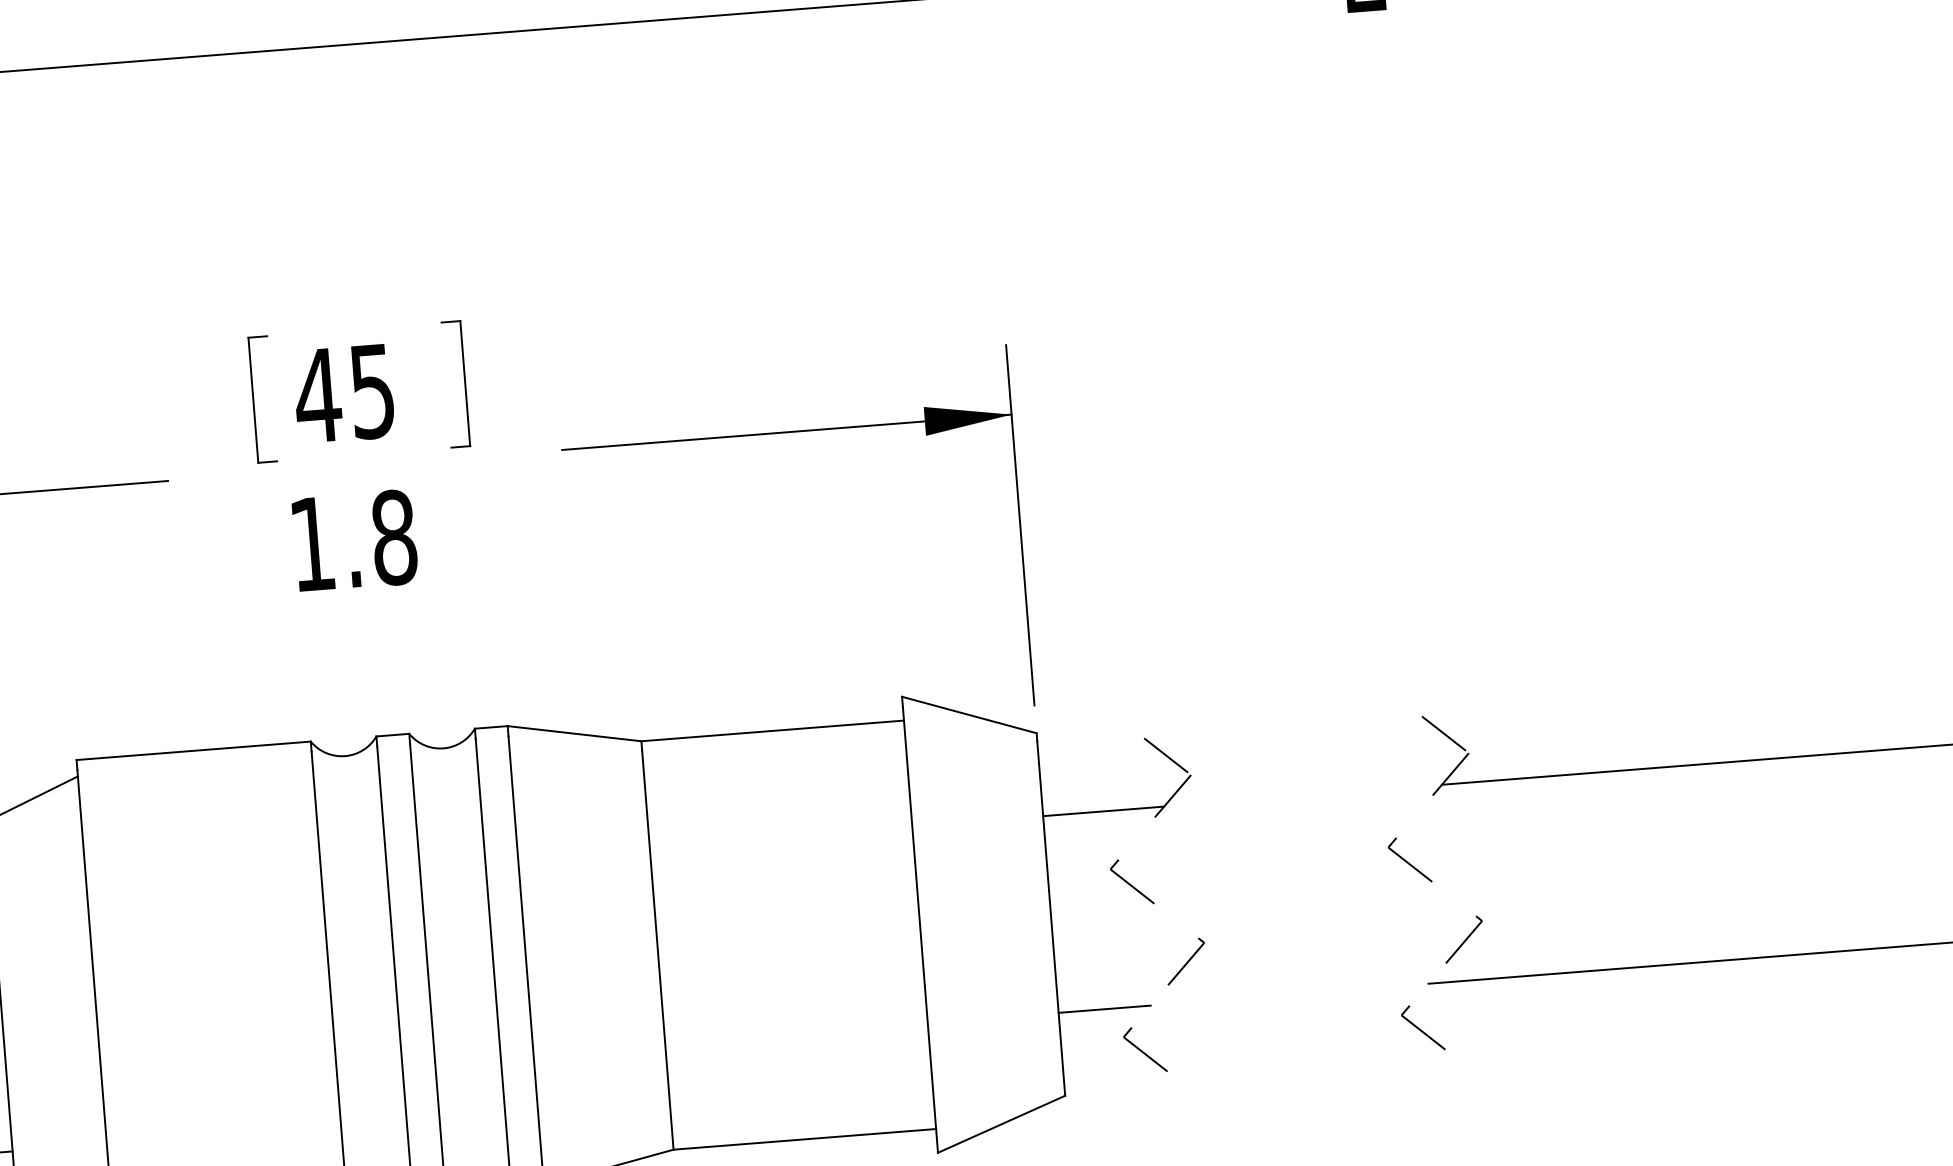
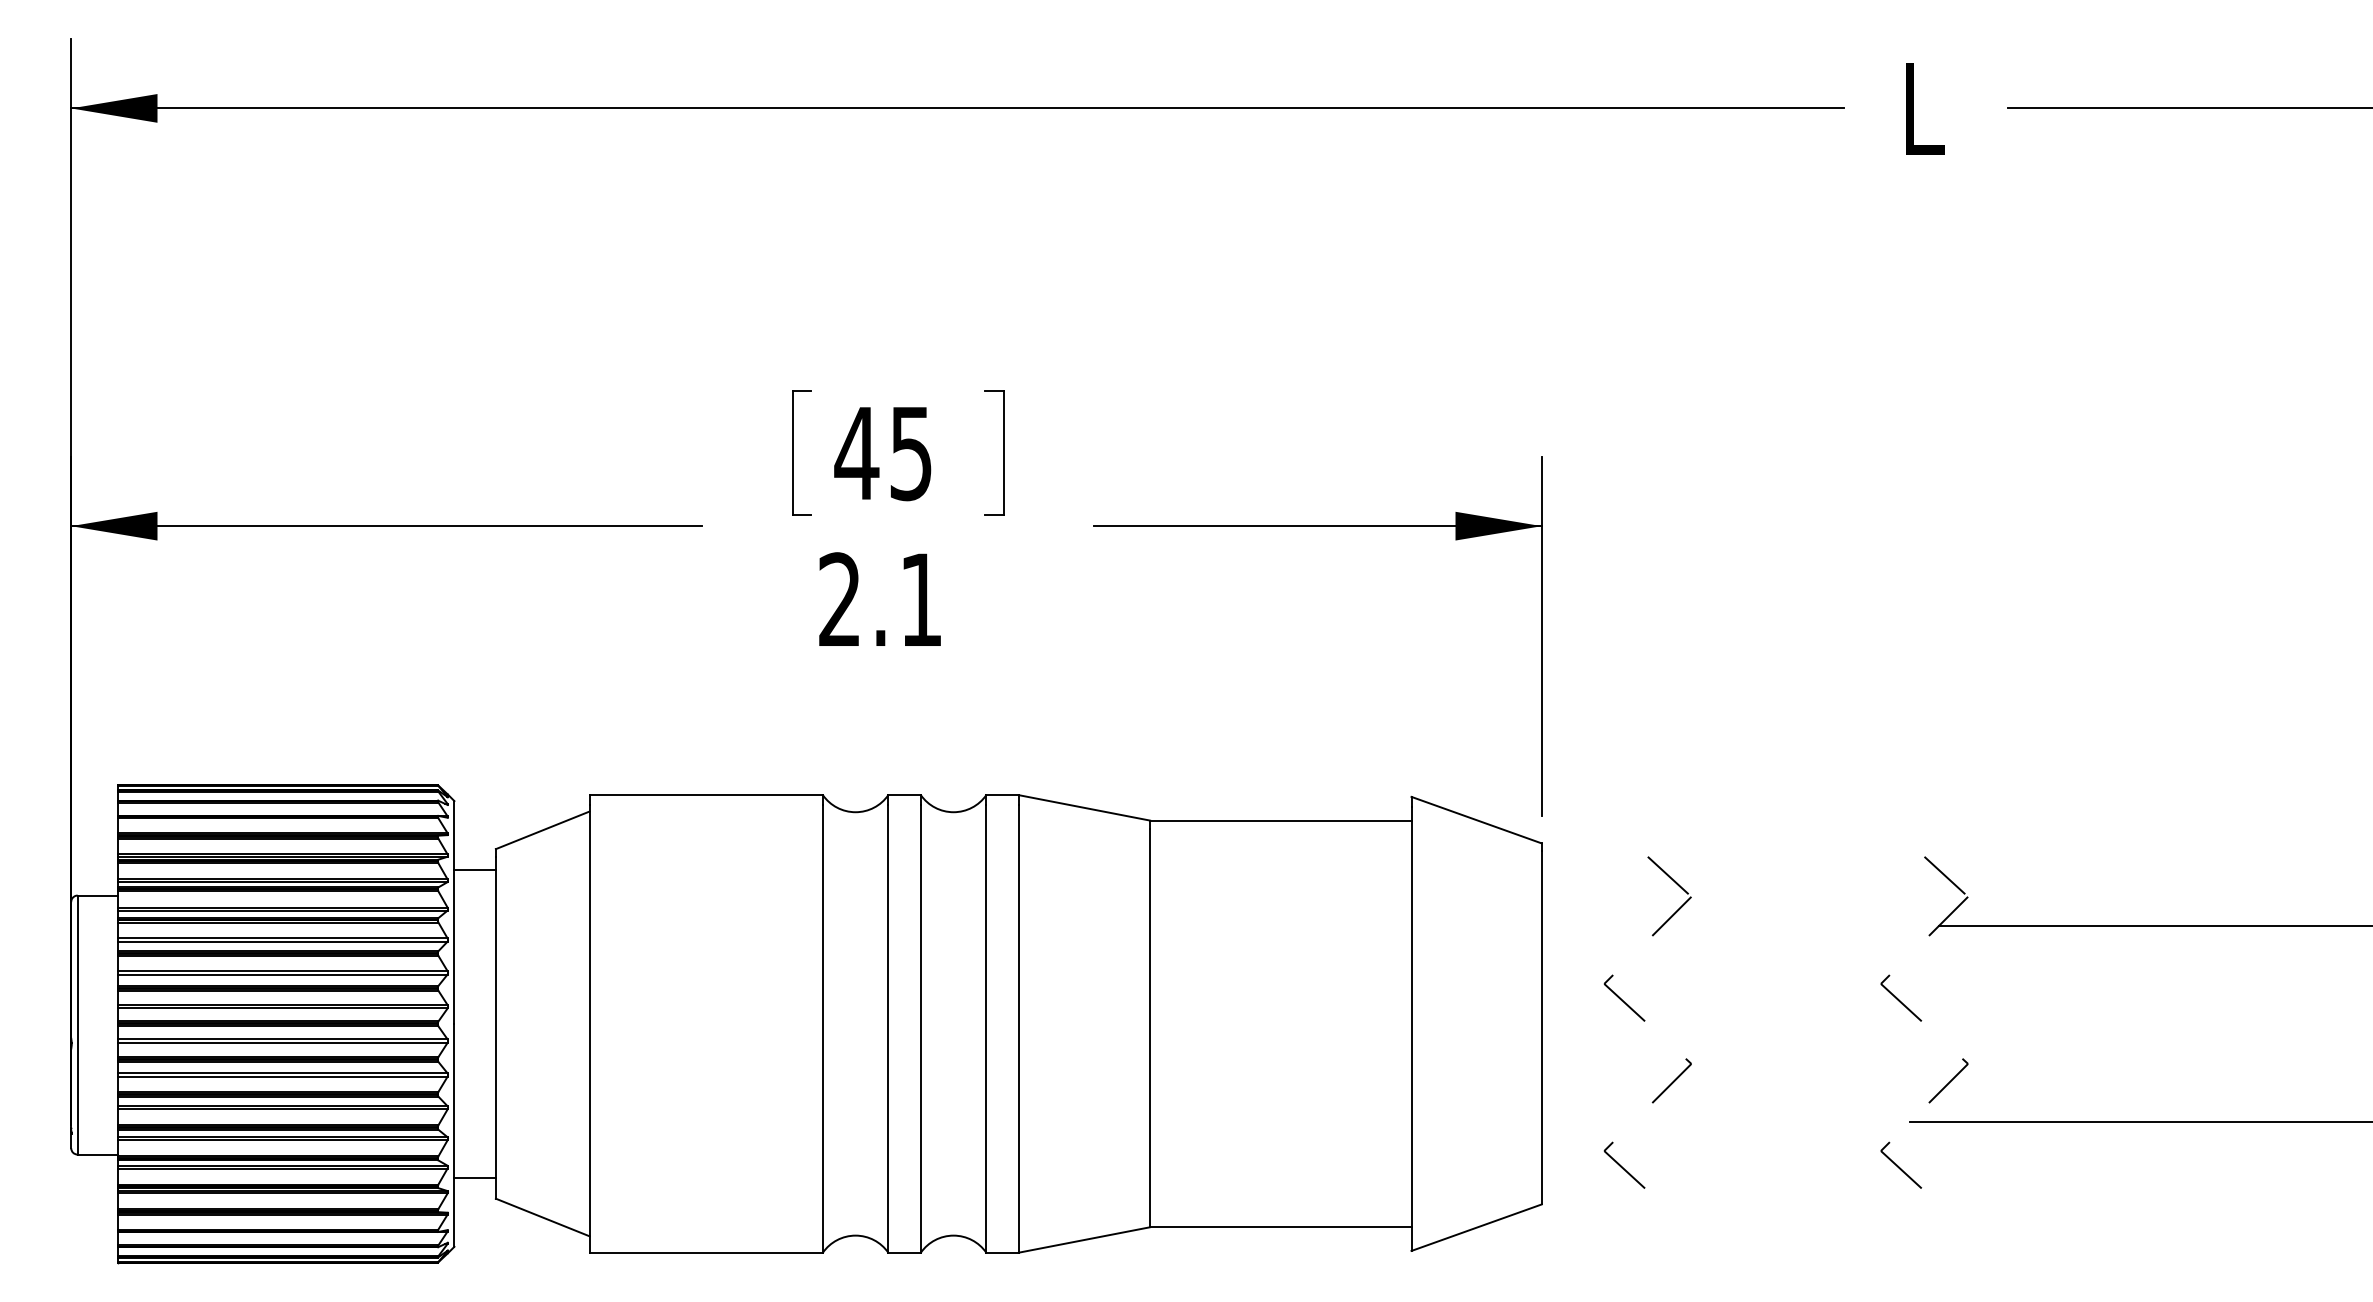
text: (353, 540) -> (880, 599), 1.8 -> 2.1
line: (1103, 810) -> (1601, 925), removed
line: (1104, 1008) -> (1587, 1121), removed

